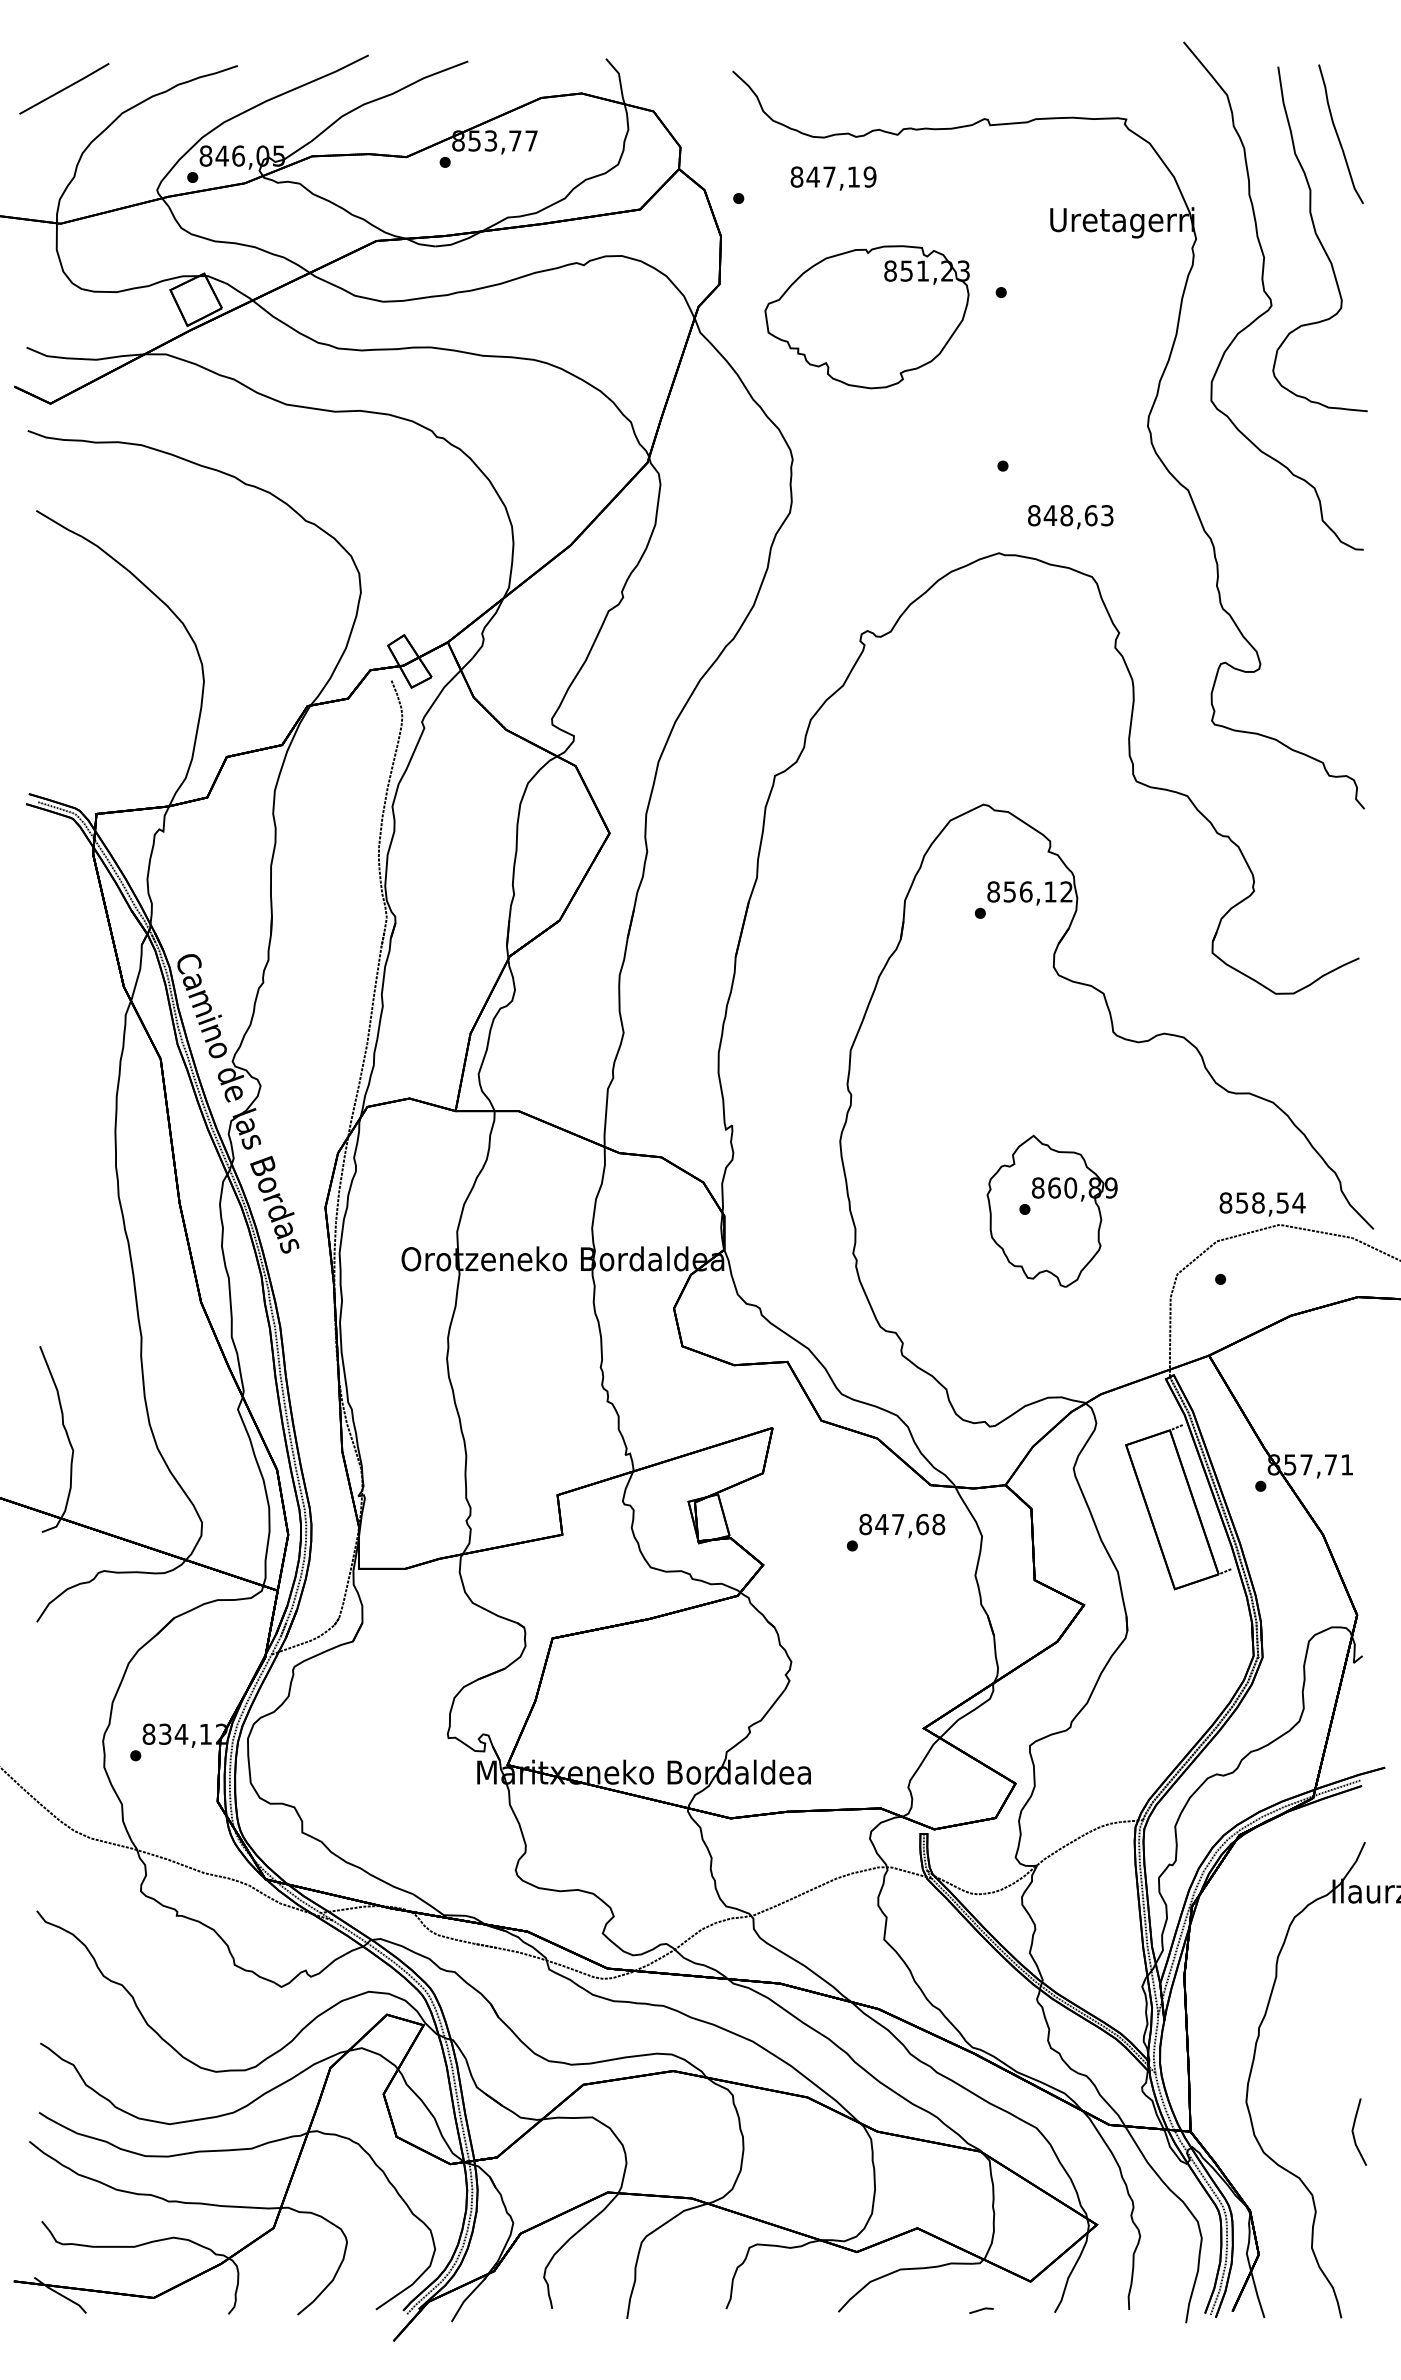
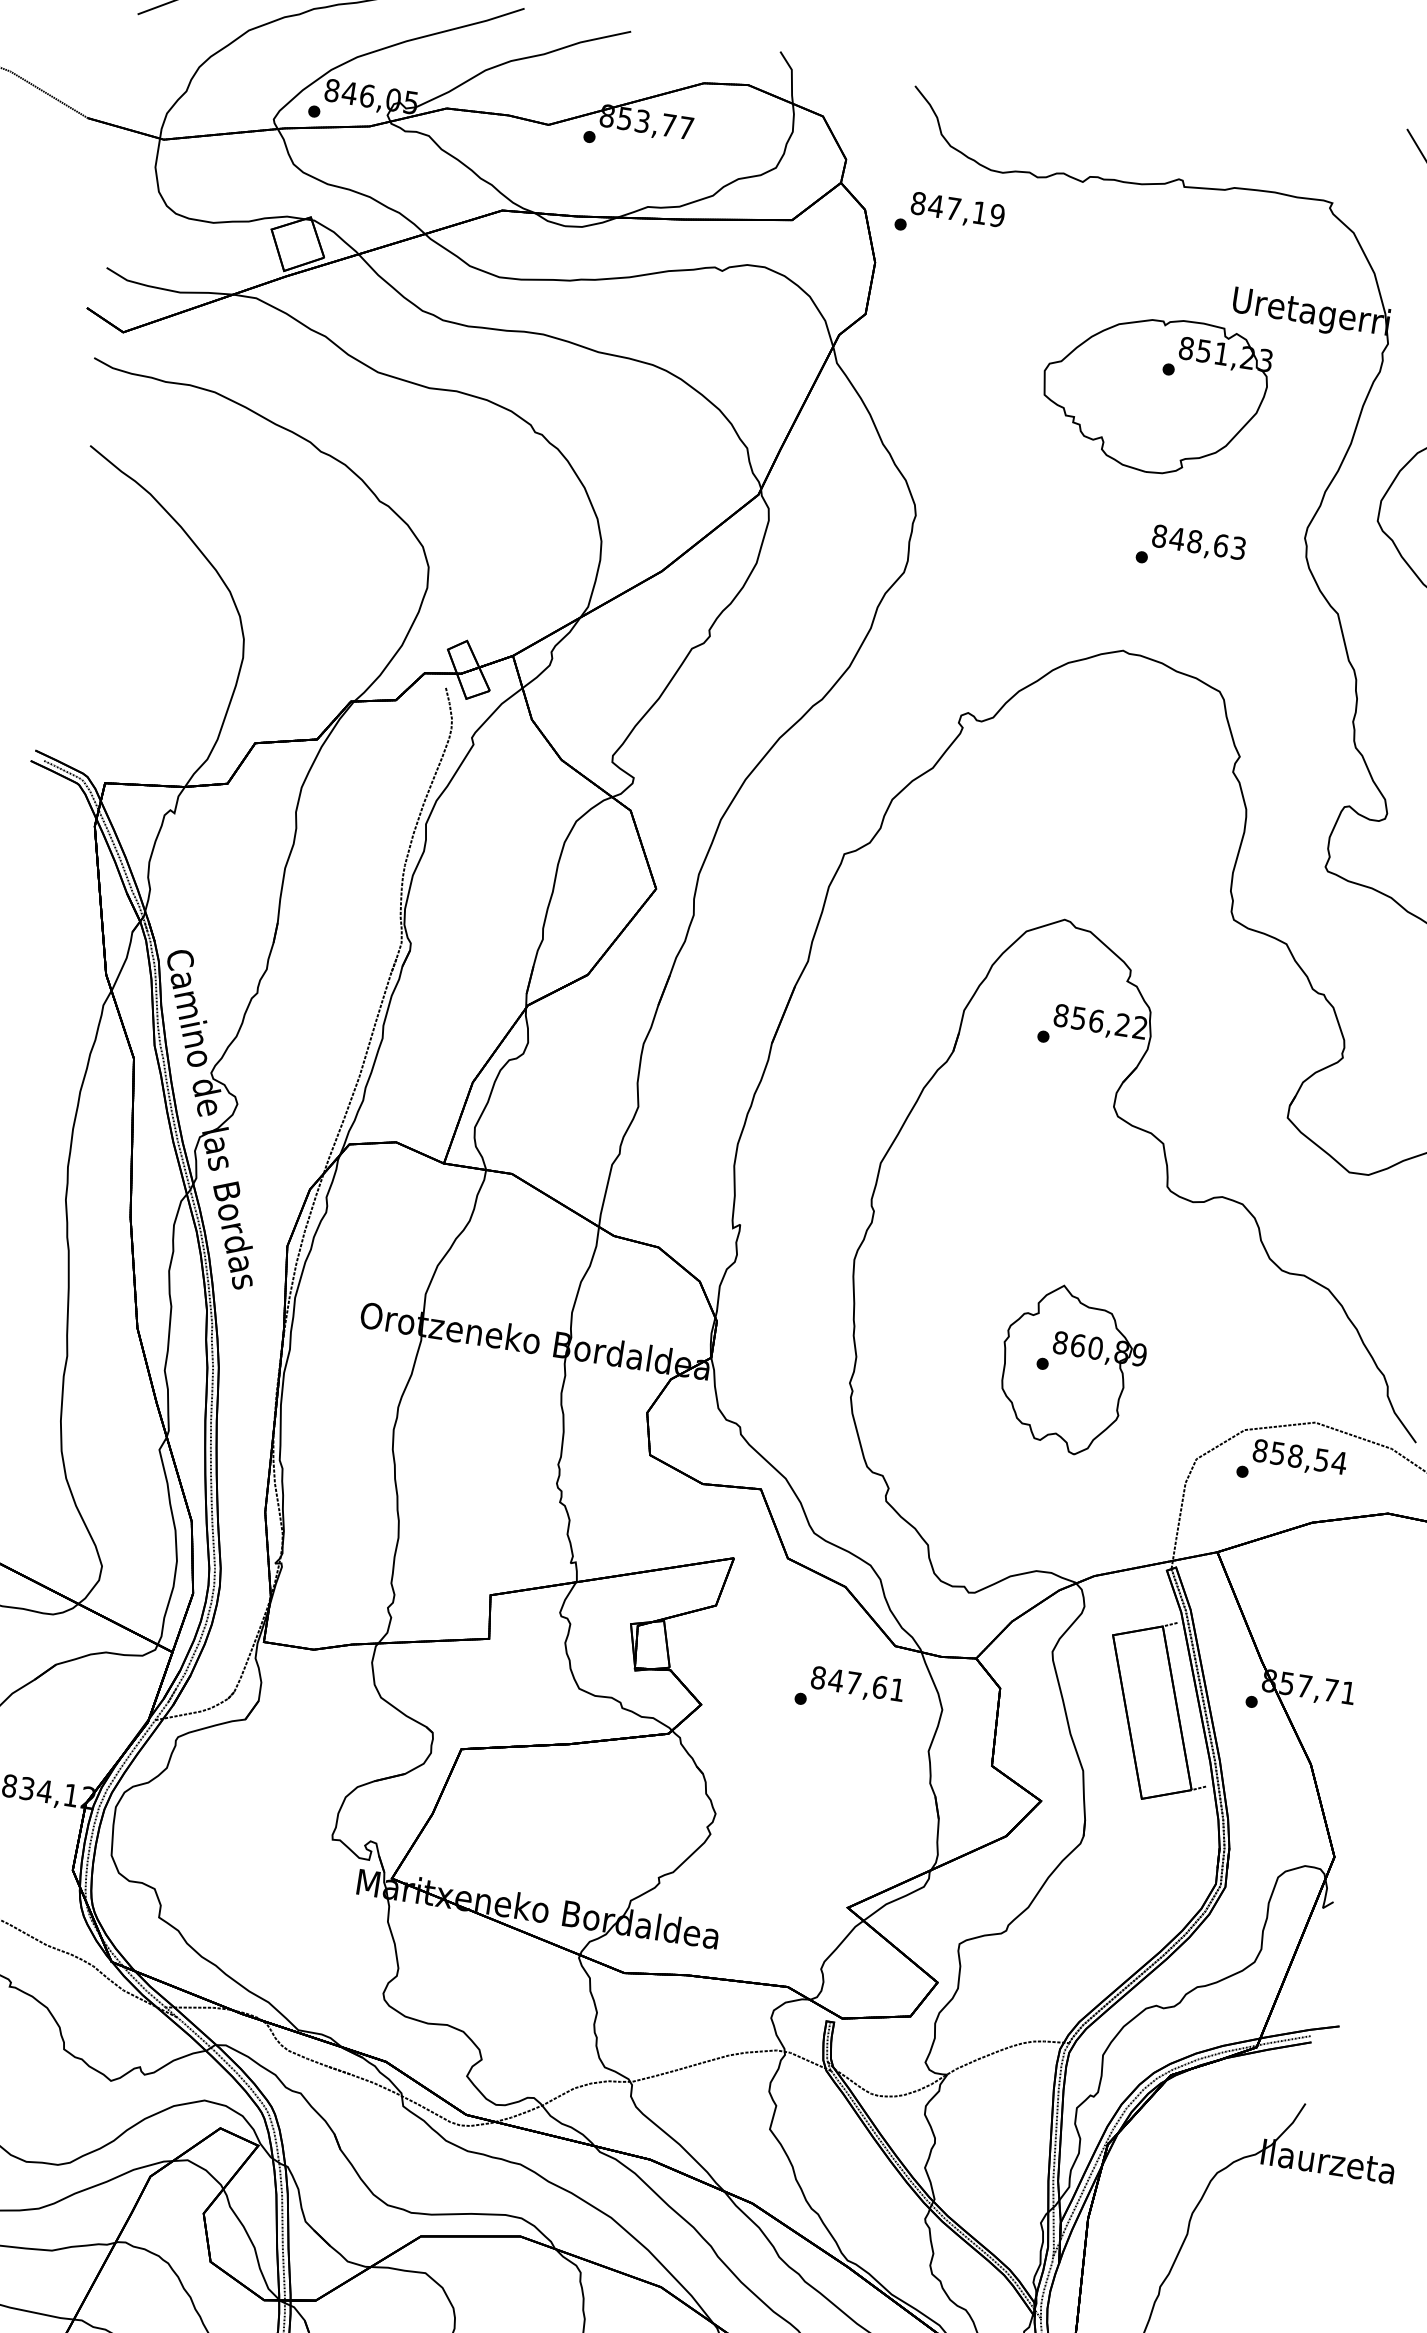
text: (833, 178) -> (957, 211), moved
part: (866, 317) -> (1152, 394), moved
text: (1070, 517) -> (1198, 544), moved
text: (1050, 891) -> (1122, 1024), 856,12 -> 856,22
text: (1262, 1204) -> (1299, 1458), moved
text: (938, 1524) -> (897, 1689), 847,68 -> 847,61

